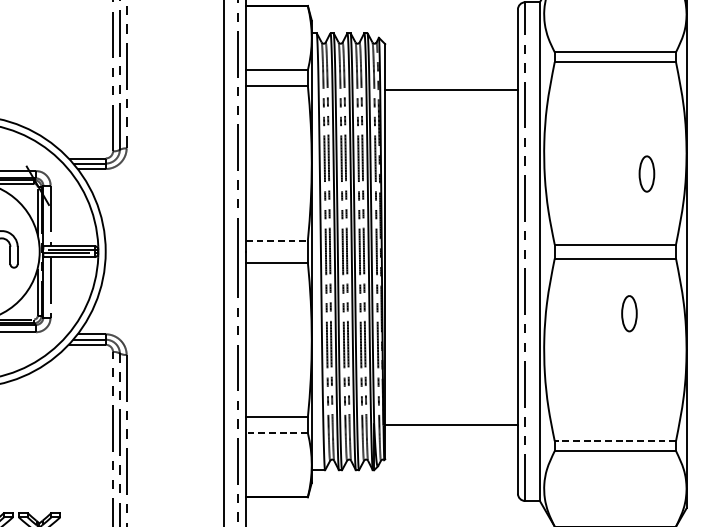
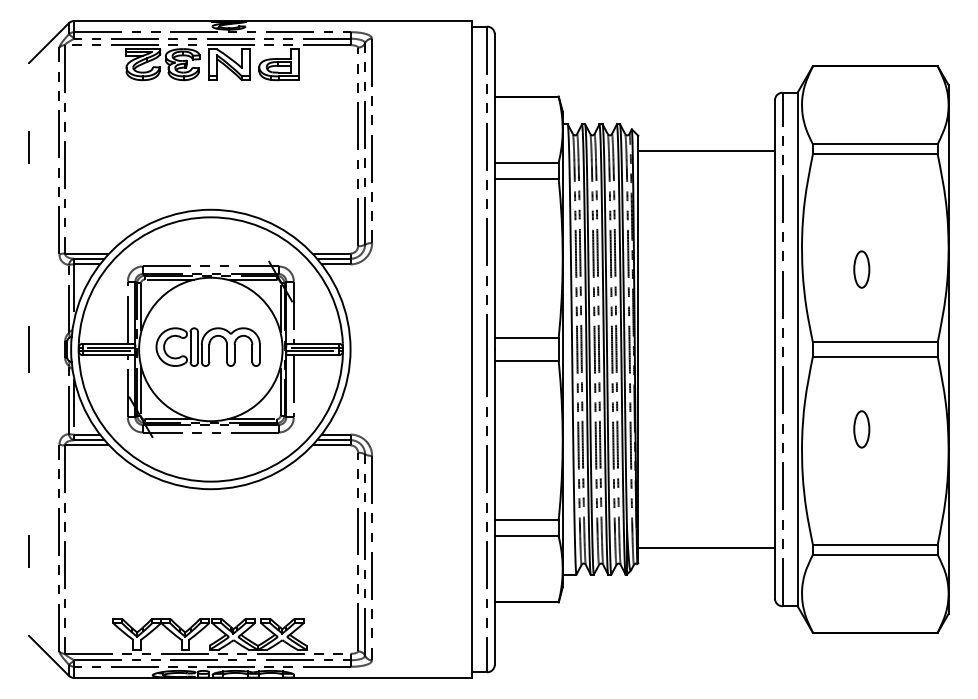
line: (451, 90) -> (706, 150), moved
part: (646, 173) -> (861, 269), moved
line: (276, 240) -> (526, 338), dashed -> solid
part: (629, 313) -> (861, 429), moved
line: (451, 424) -> (706, 548), moved
line: (276, 433) -> (526, 536), dashed -> solid
line: (614, 441) -> (874, 544), dashed -> solid

